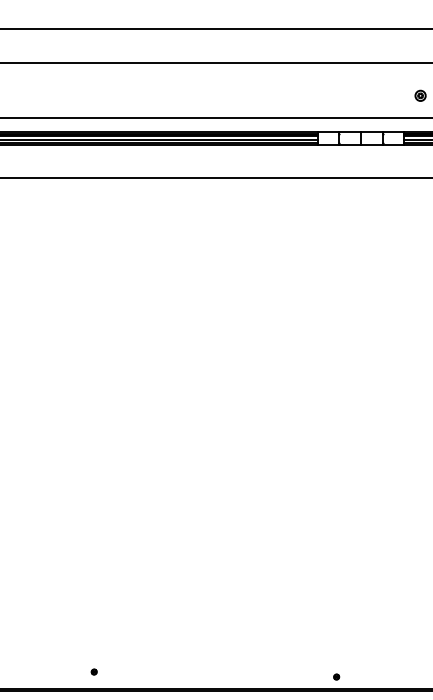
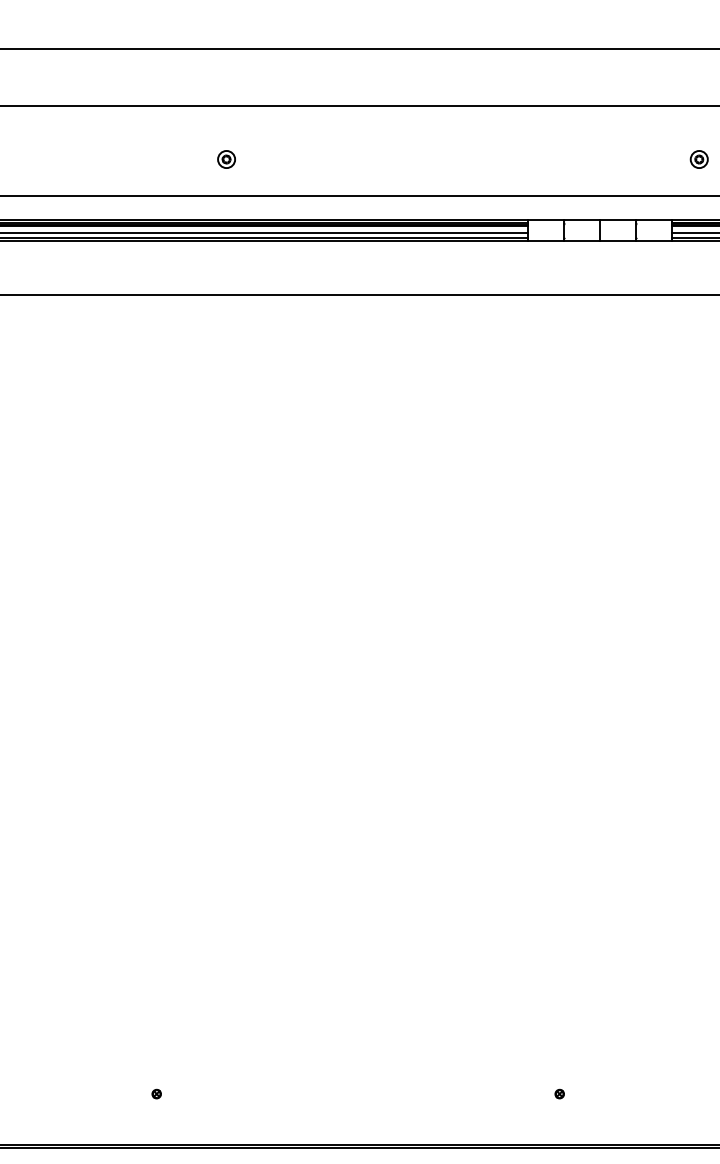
part: (136, 95) -> (227, 158), added
part: (93, 671) -> (155, 1093), moved
part: (336, 676) -> (559, 1093), moved

